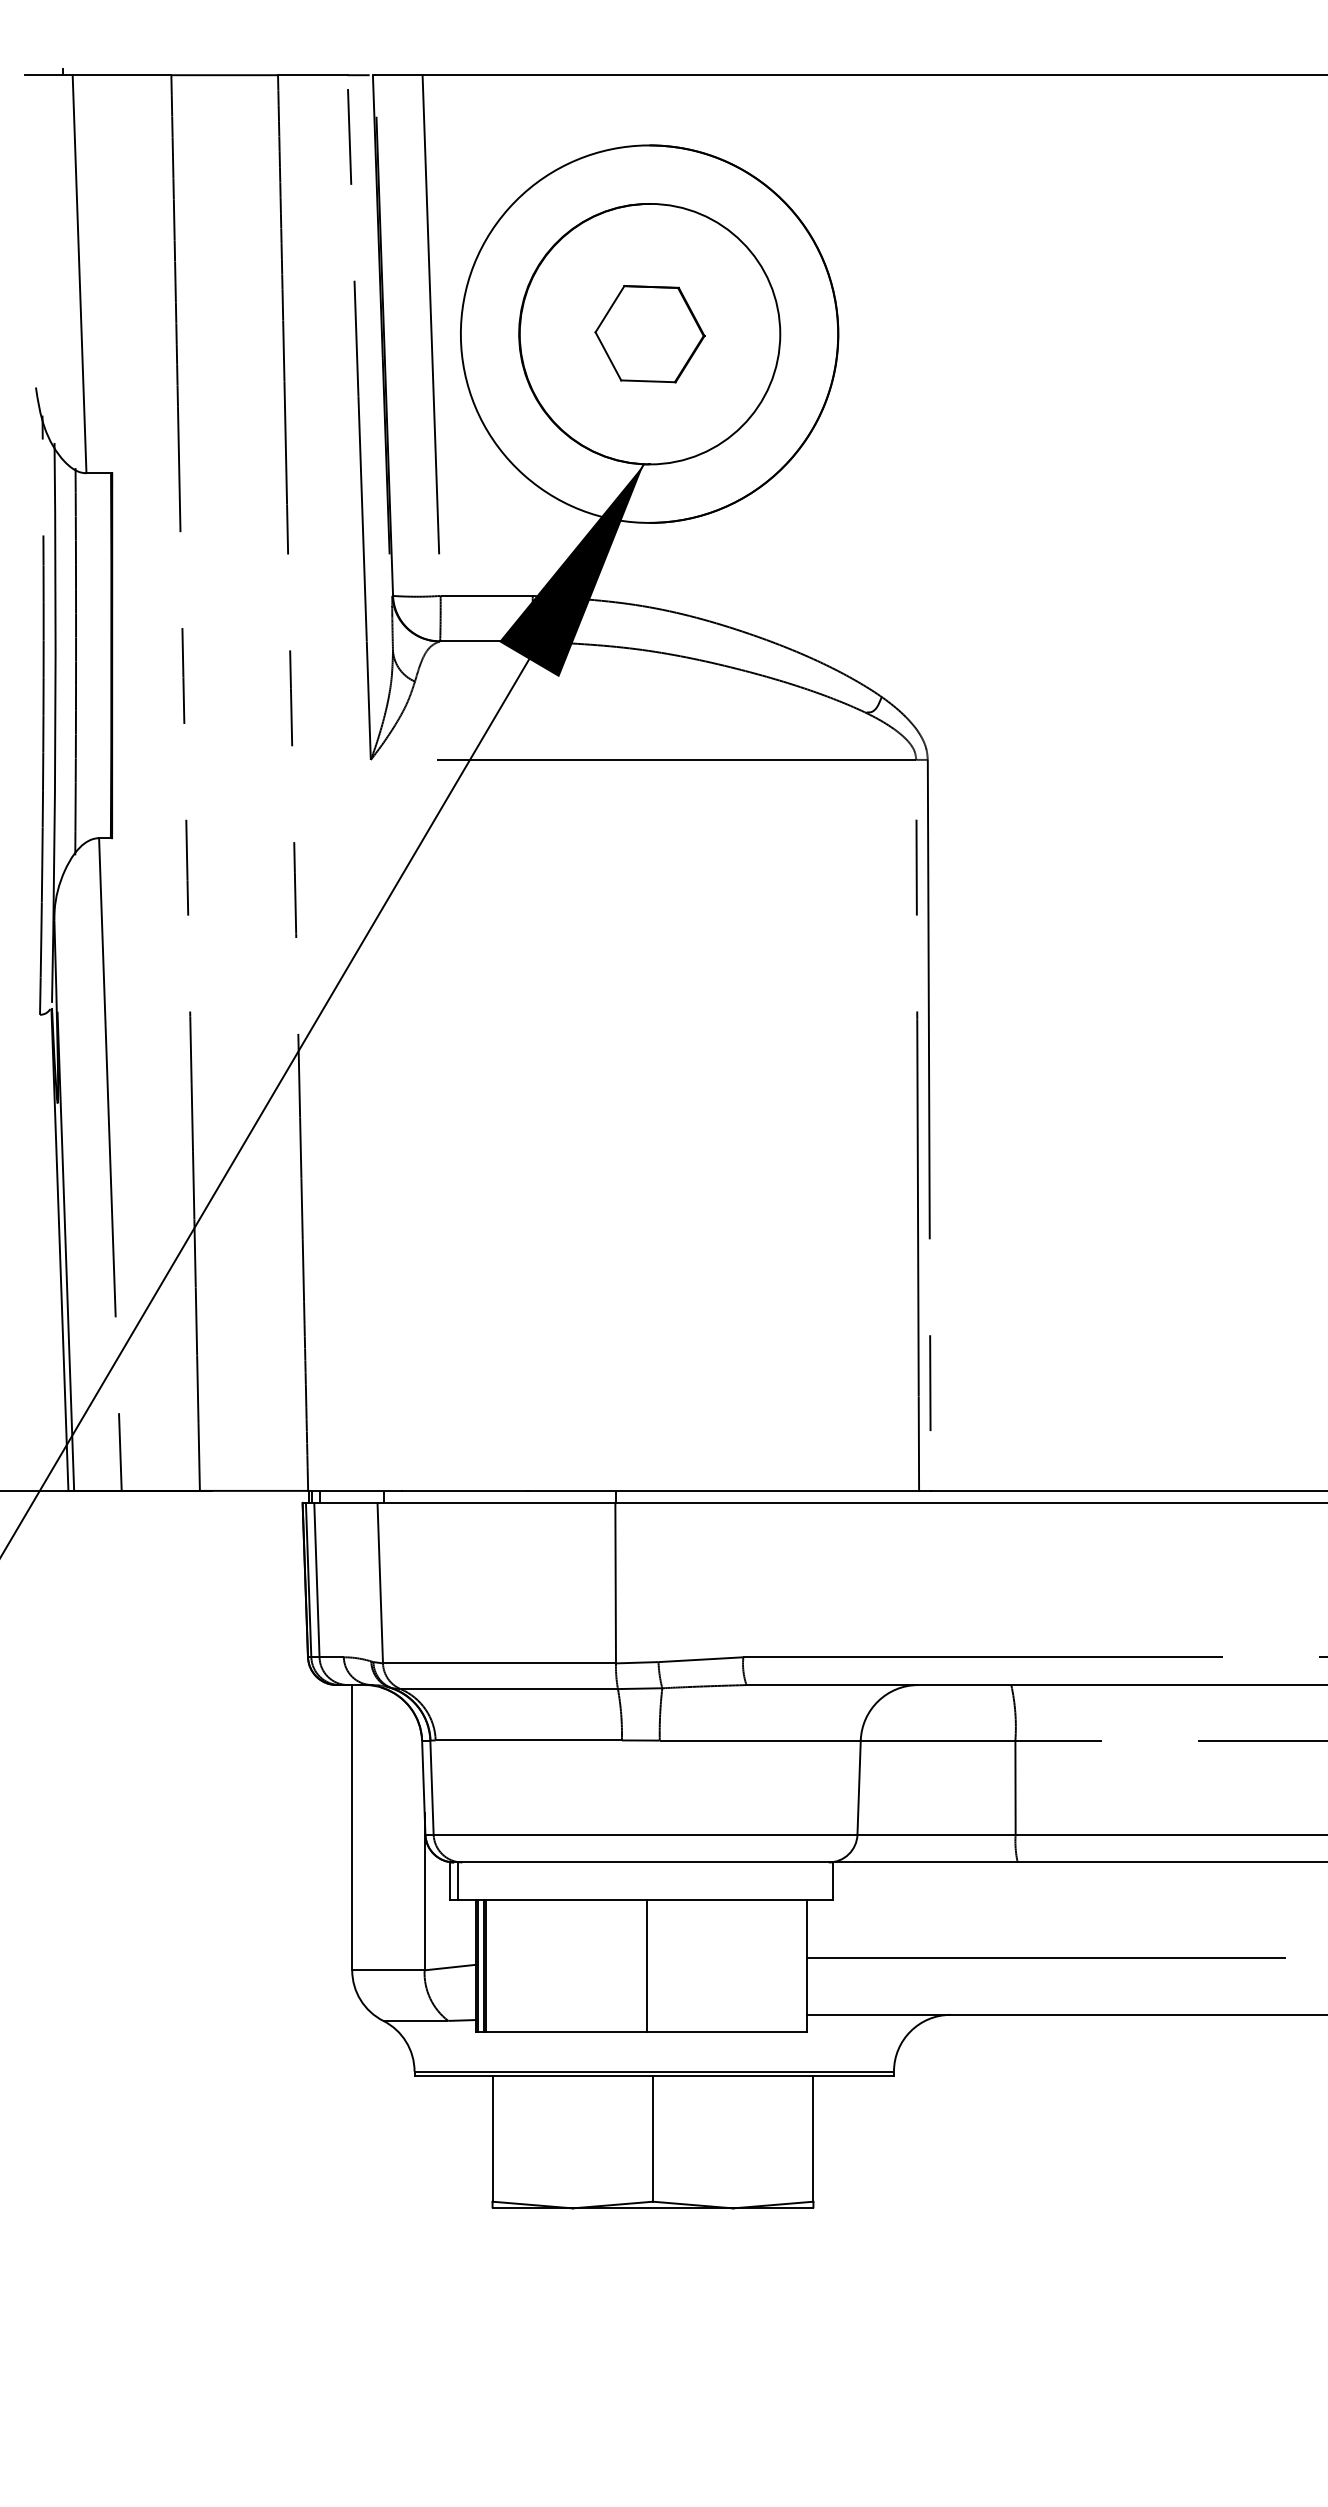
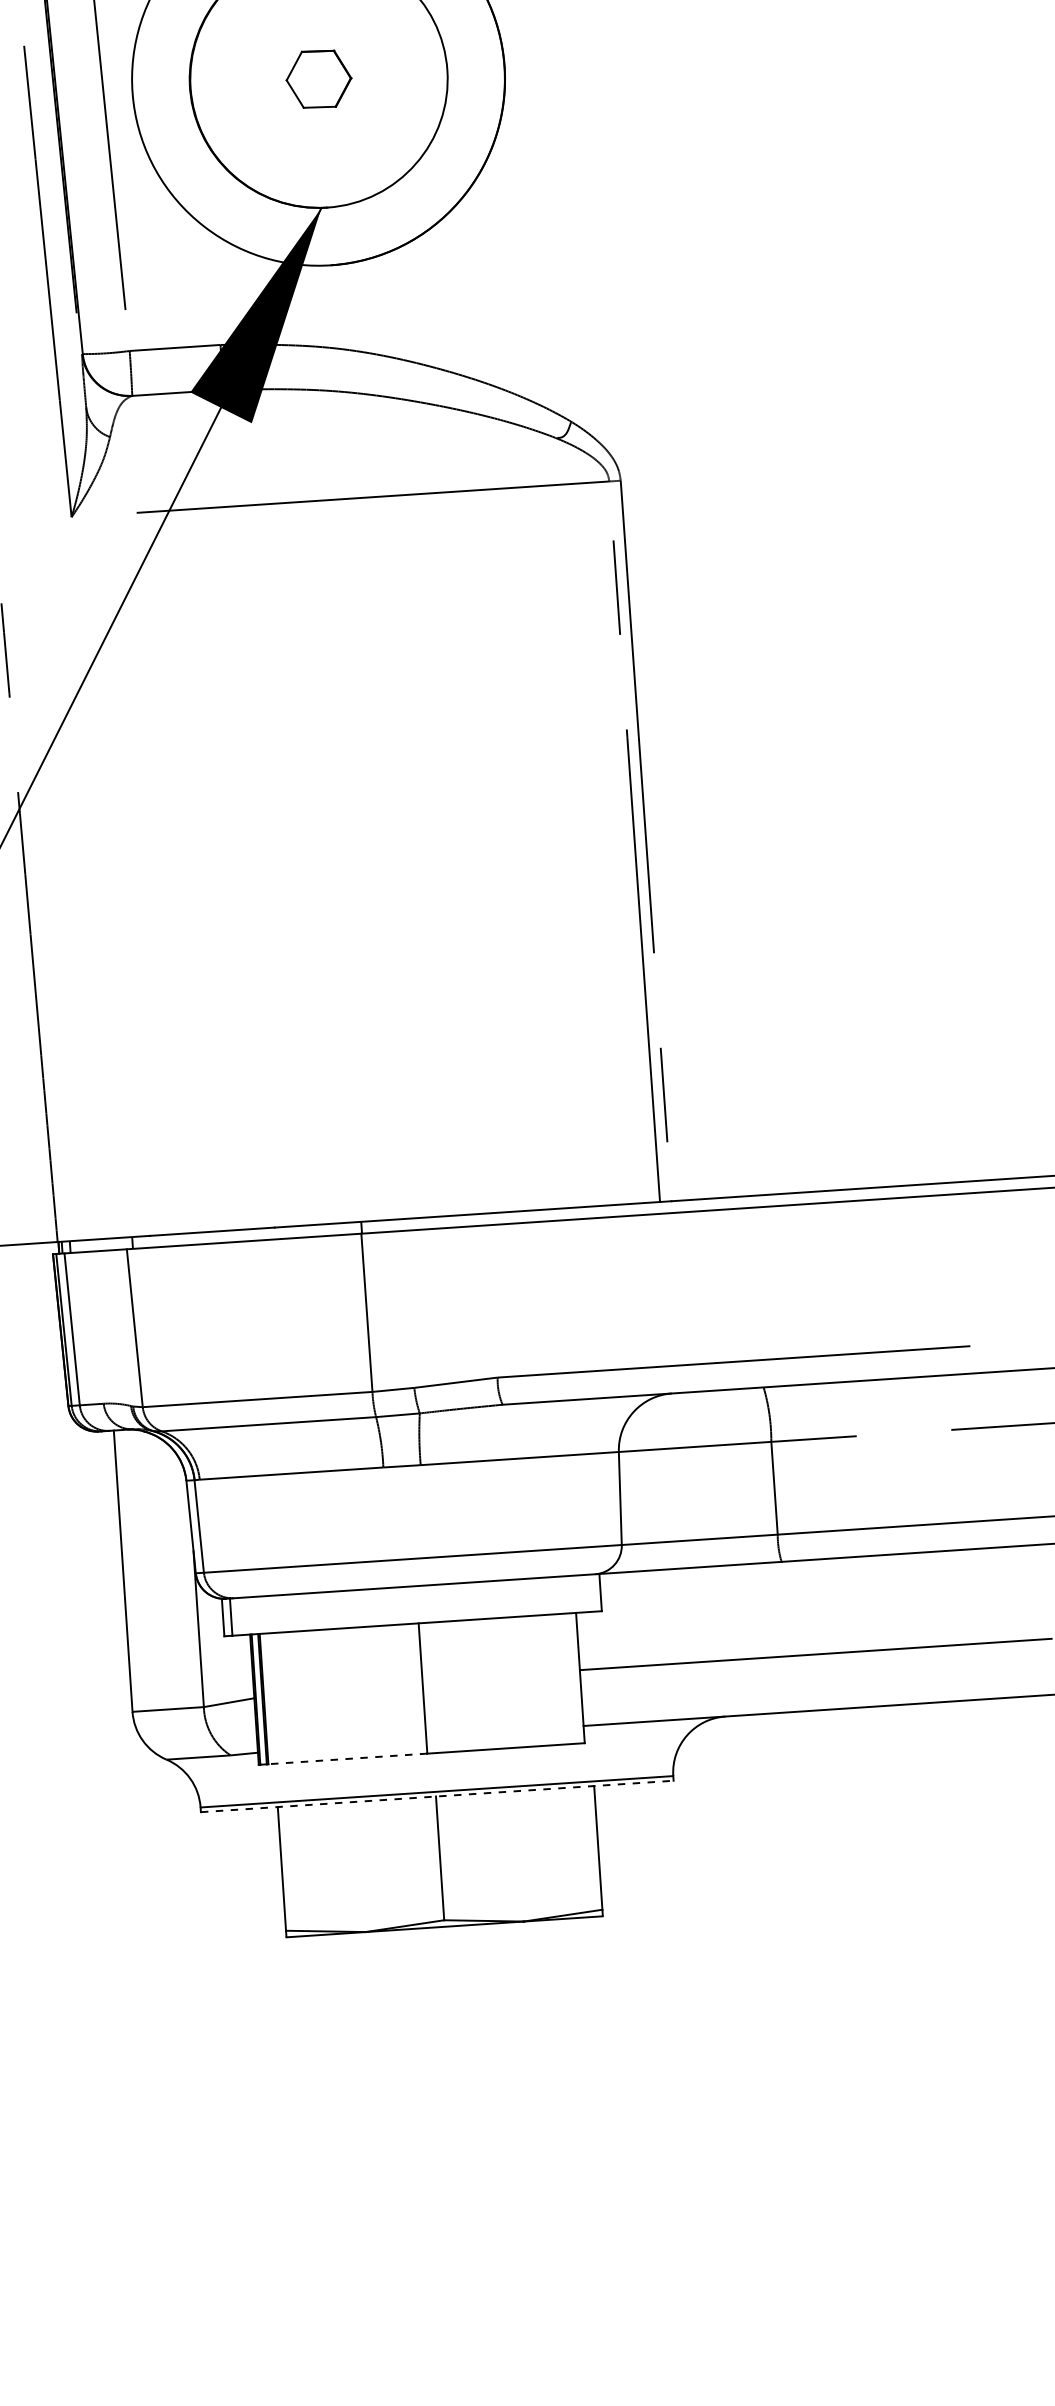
part: (649, 334) -> (318, 79), size x0.6
line: (566, 2032) -> (347, 1759), solid -> dashed
line: (654, 2076) -> (437, 1796), solid -> dashed

